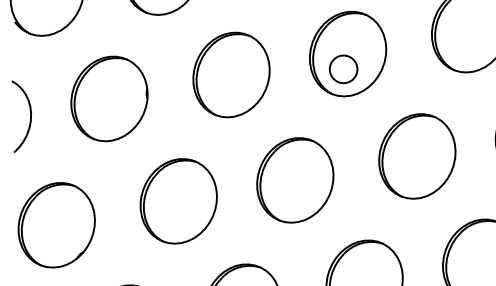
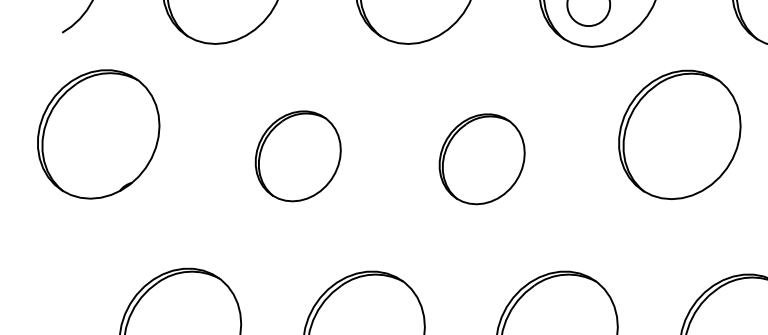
part: (417, 156) -> (680, 134), moved
part: (295, 180) -> (482, 159), size x0.7
part: (178, 201) -> (297, 156), size x0.7
part: (56, 225) -> (98, 134), moved

